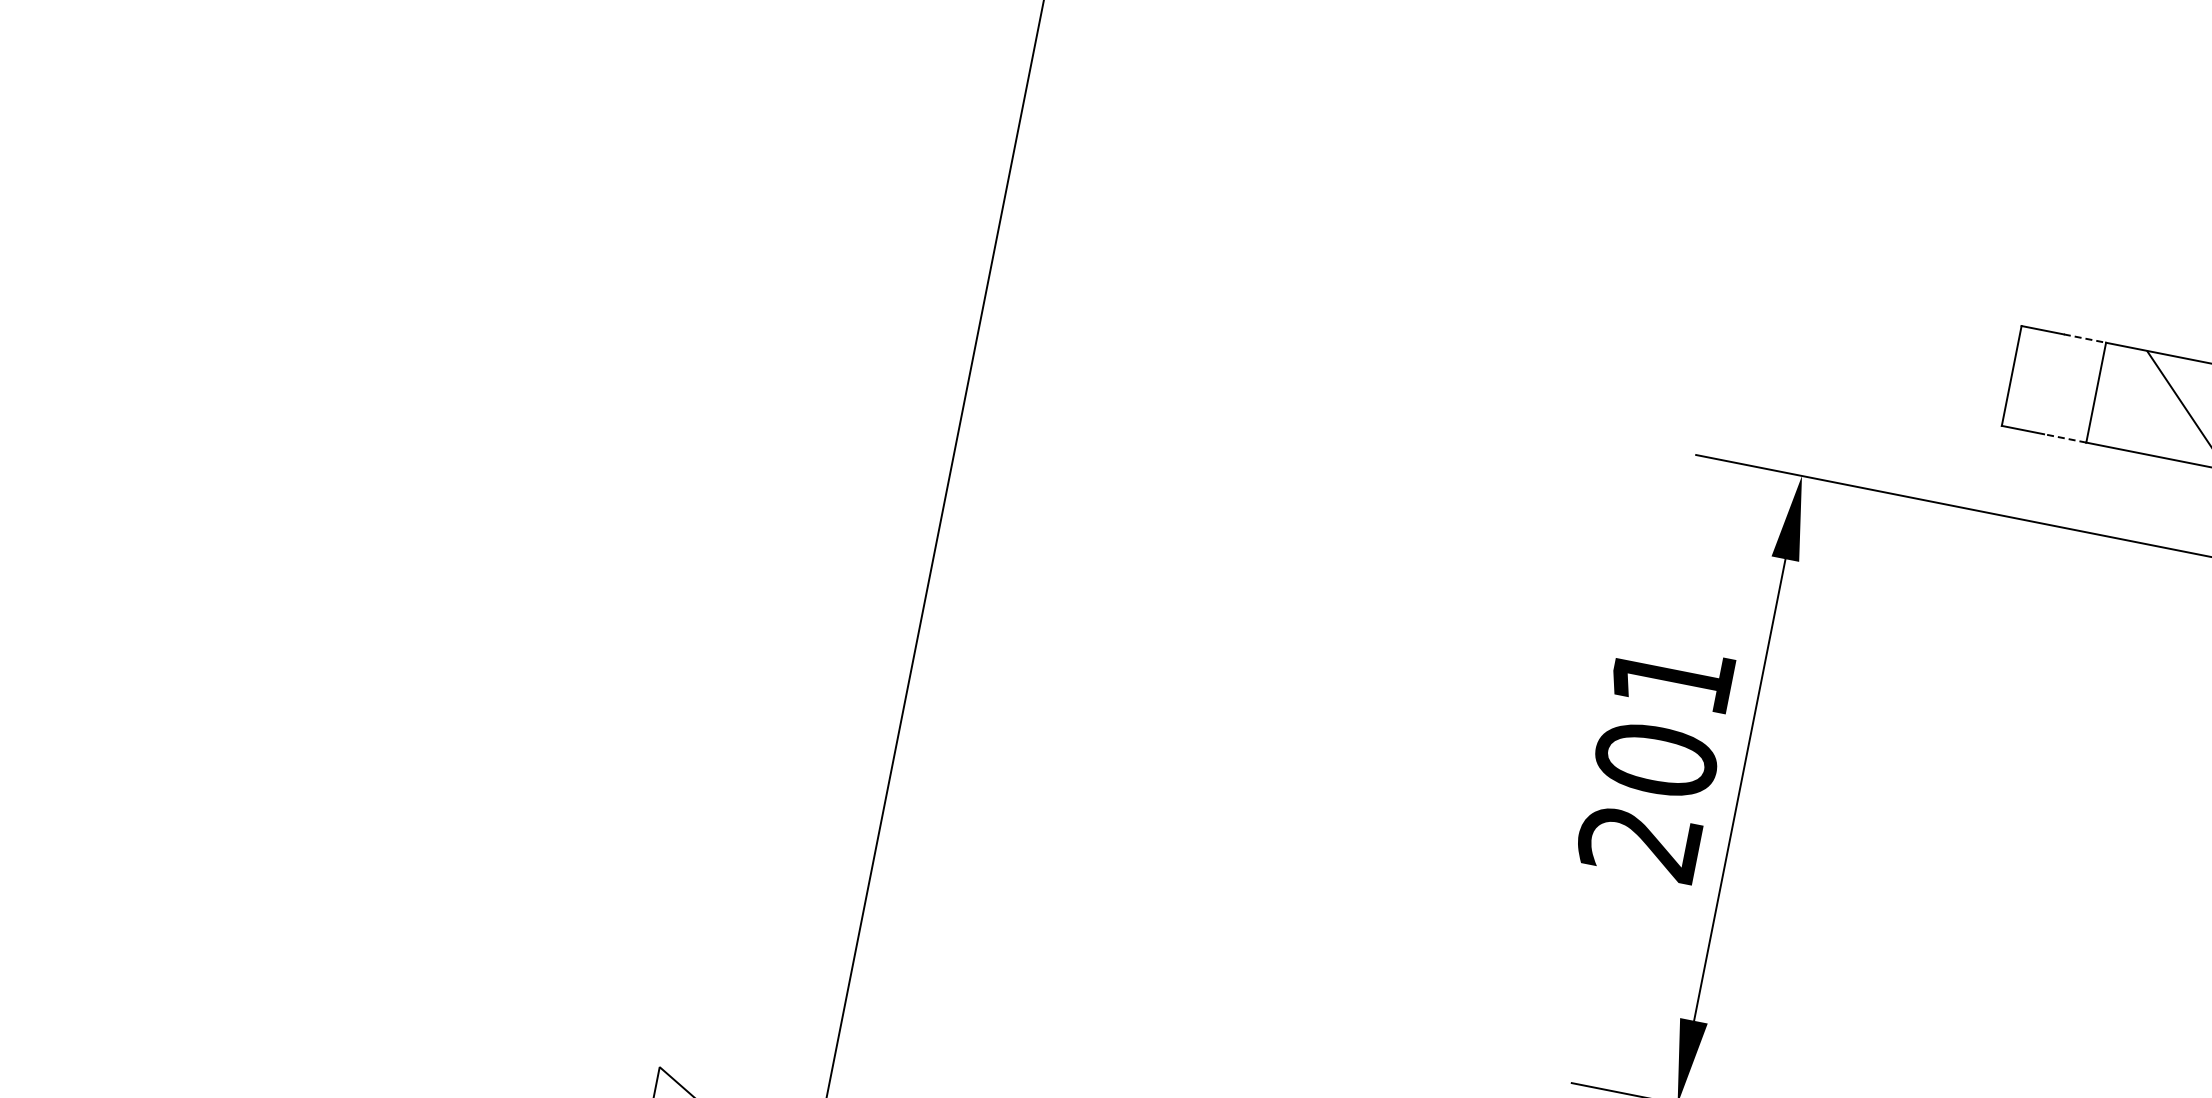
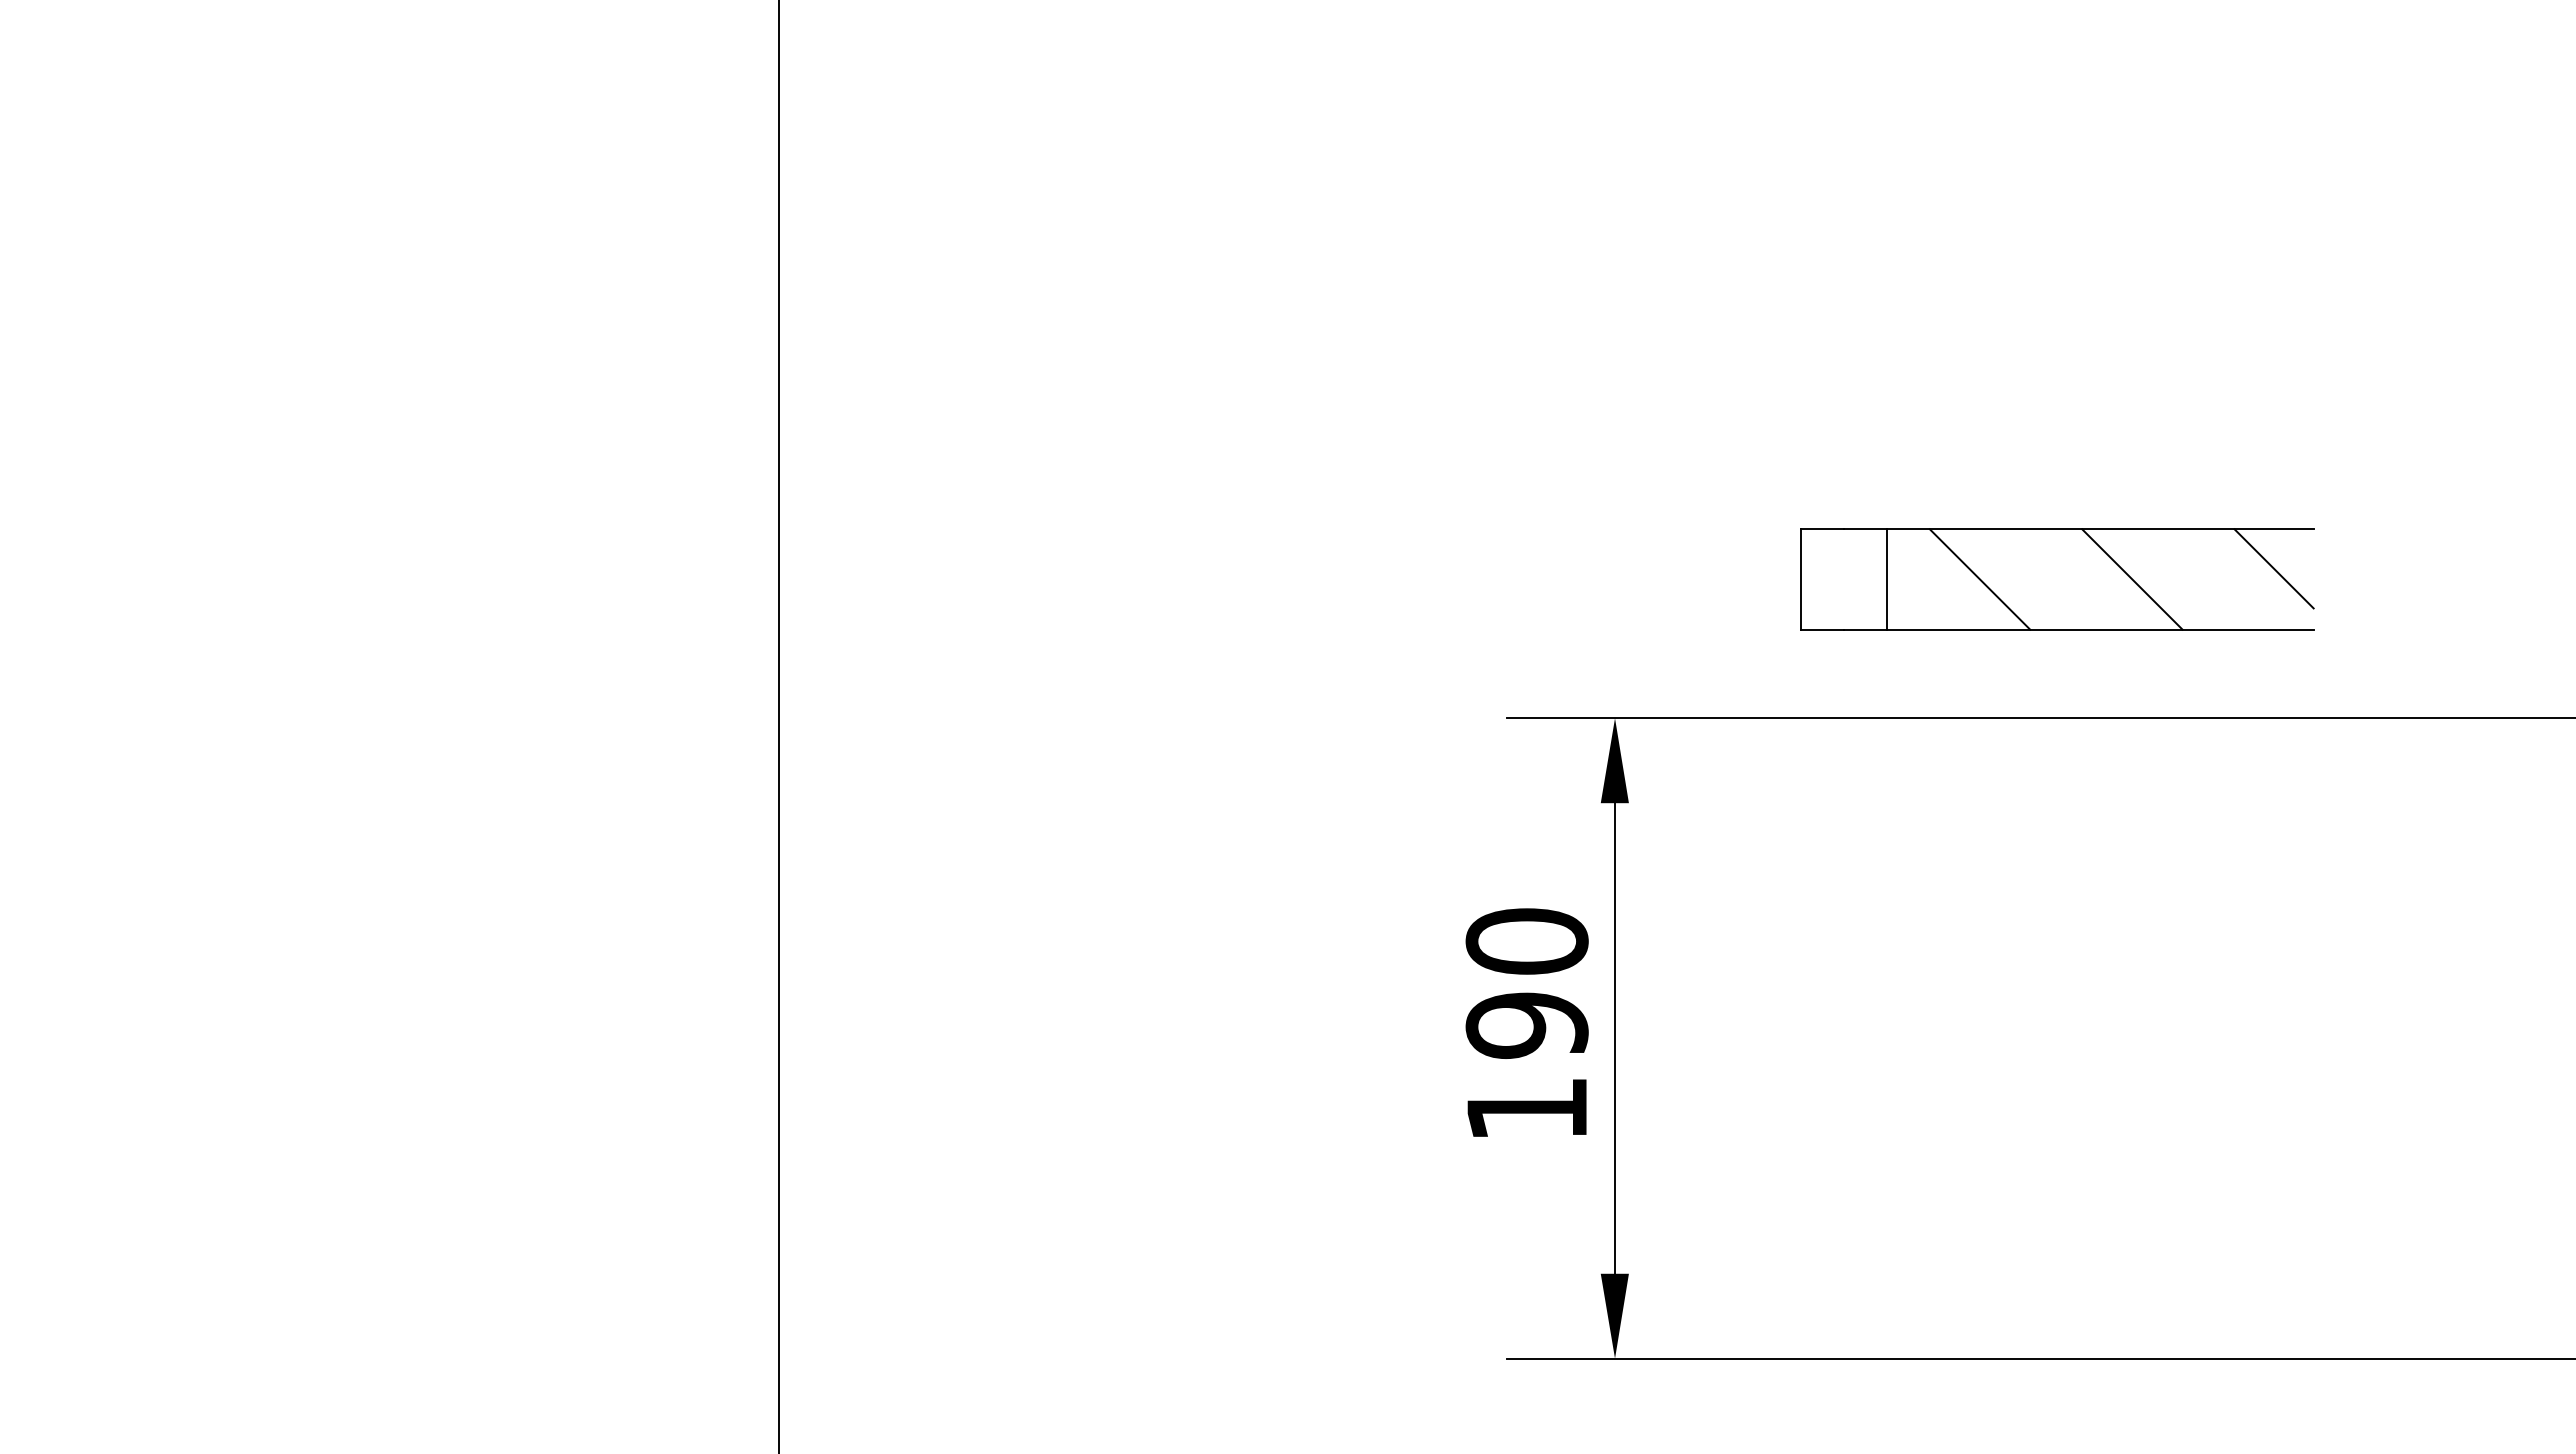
line: (2084, 338) -> (1865, 528), dashed -> solid
line: (2064, 438) -> (1865, 630), dashed -> solid
text: (1655, 759) -> (1526, 1024), 201 -> 190

